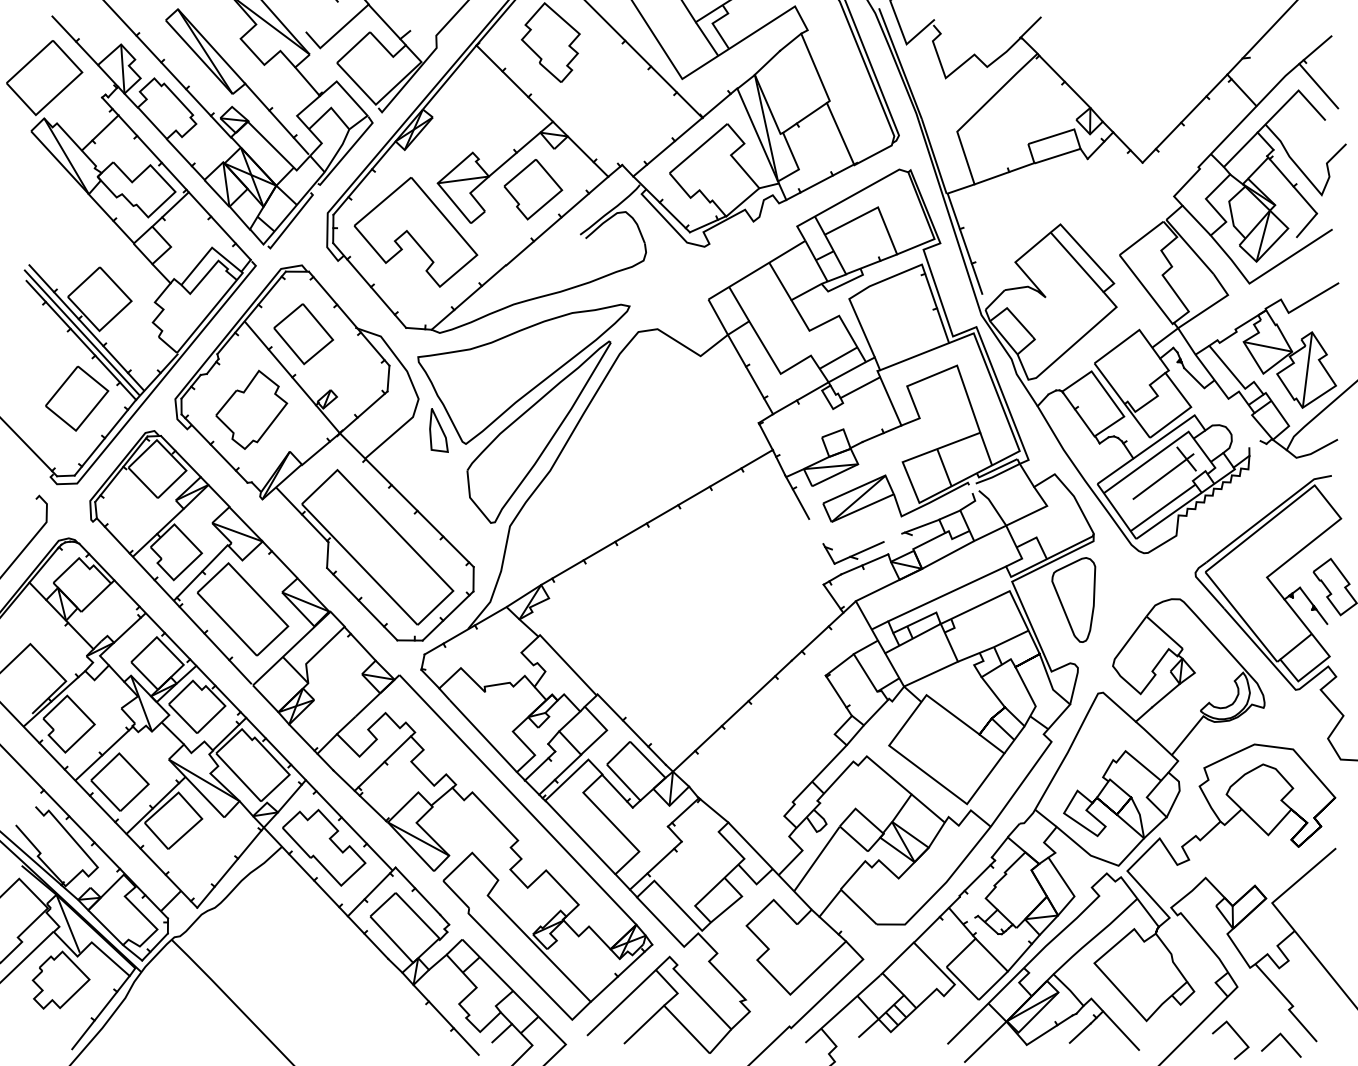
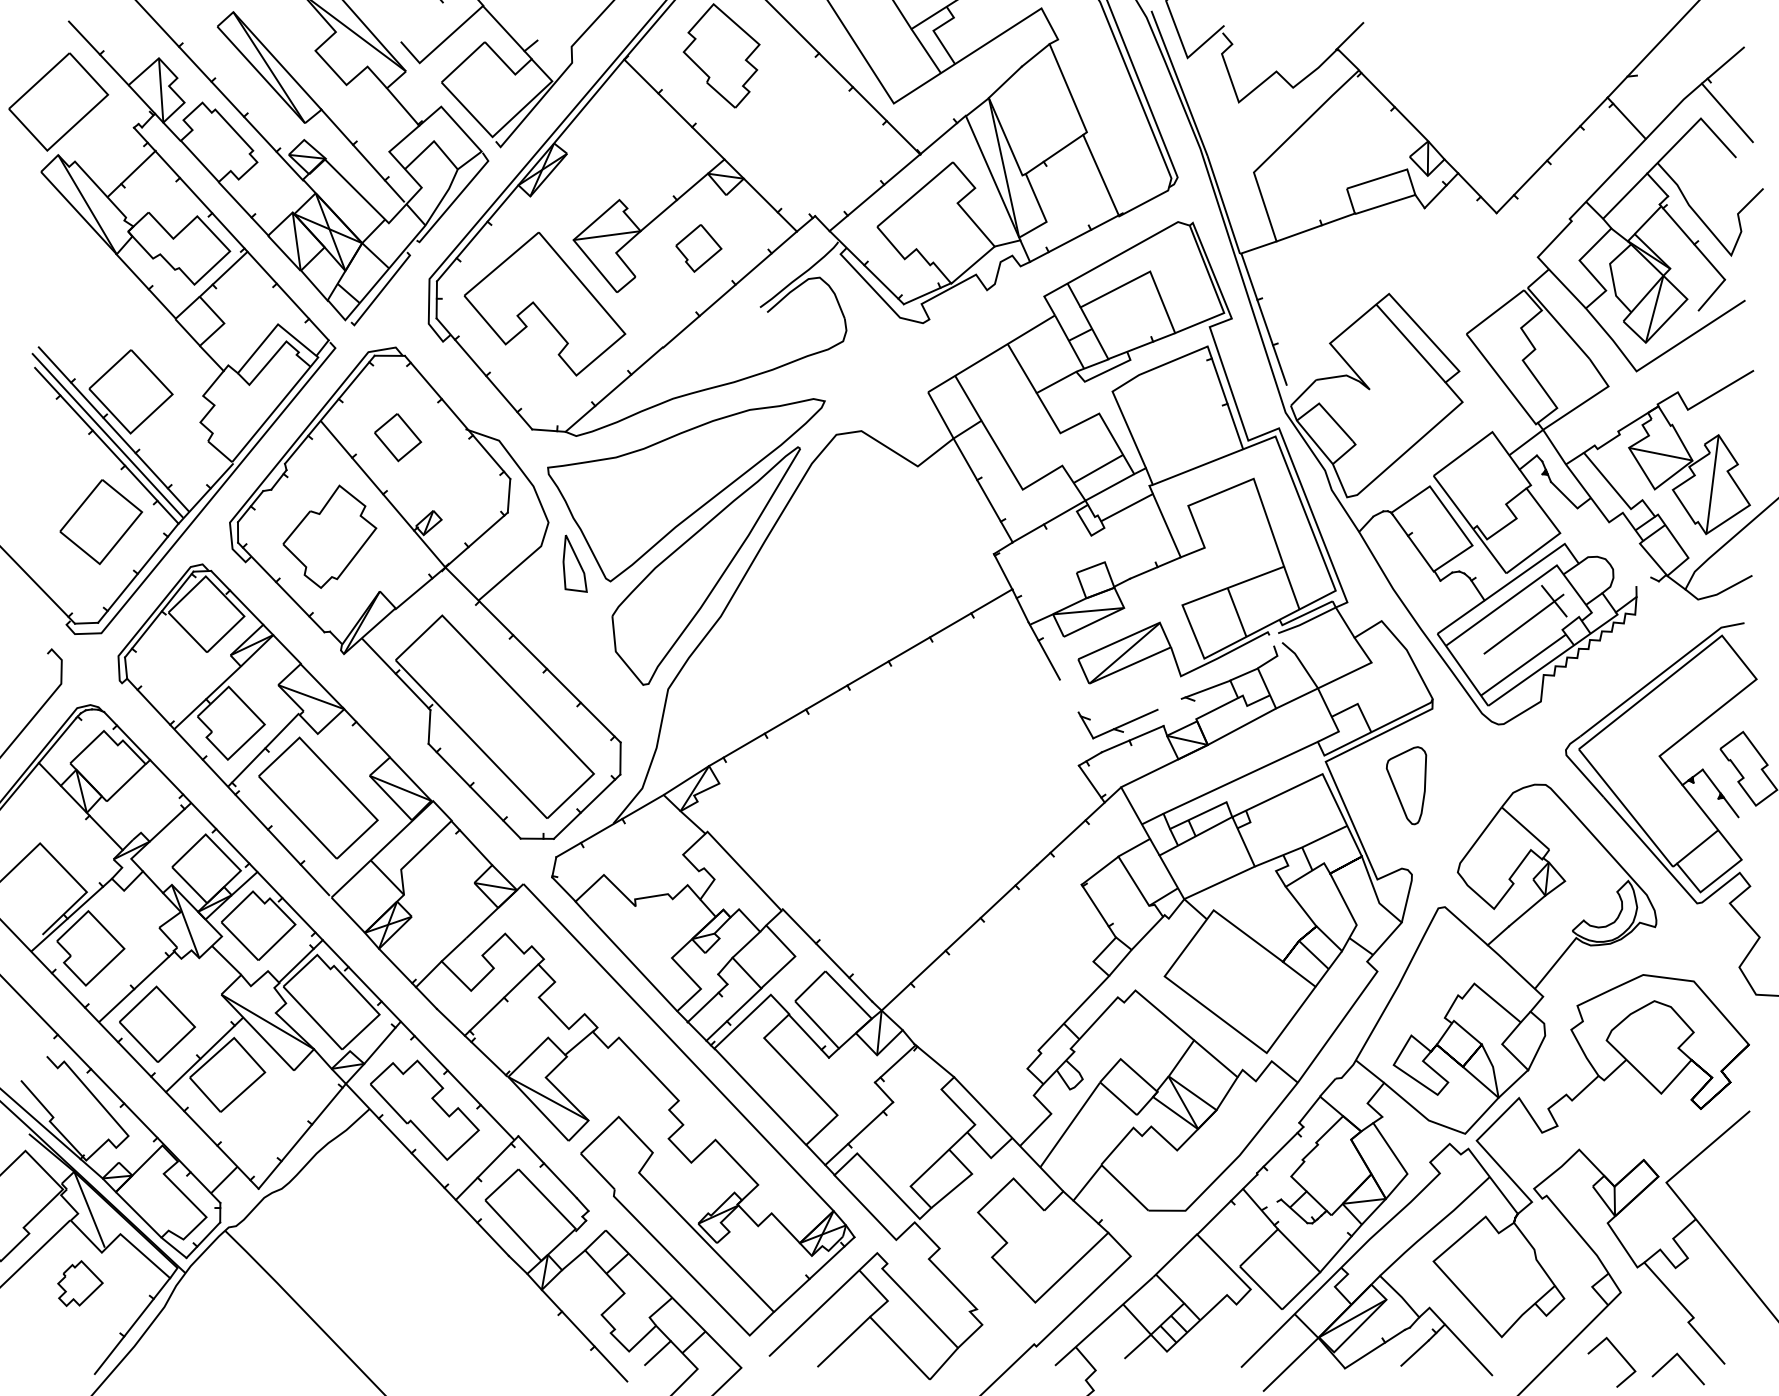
part: (533, 189) -> (698, 248), size x0.6
part: (303, 334) -> (397, 437), size x0.6
part: (1073, 599) -> (1406, 785), size x0.7
part: (61, 980) -> (80, 1283), size x0.6

